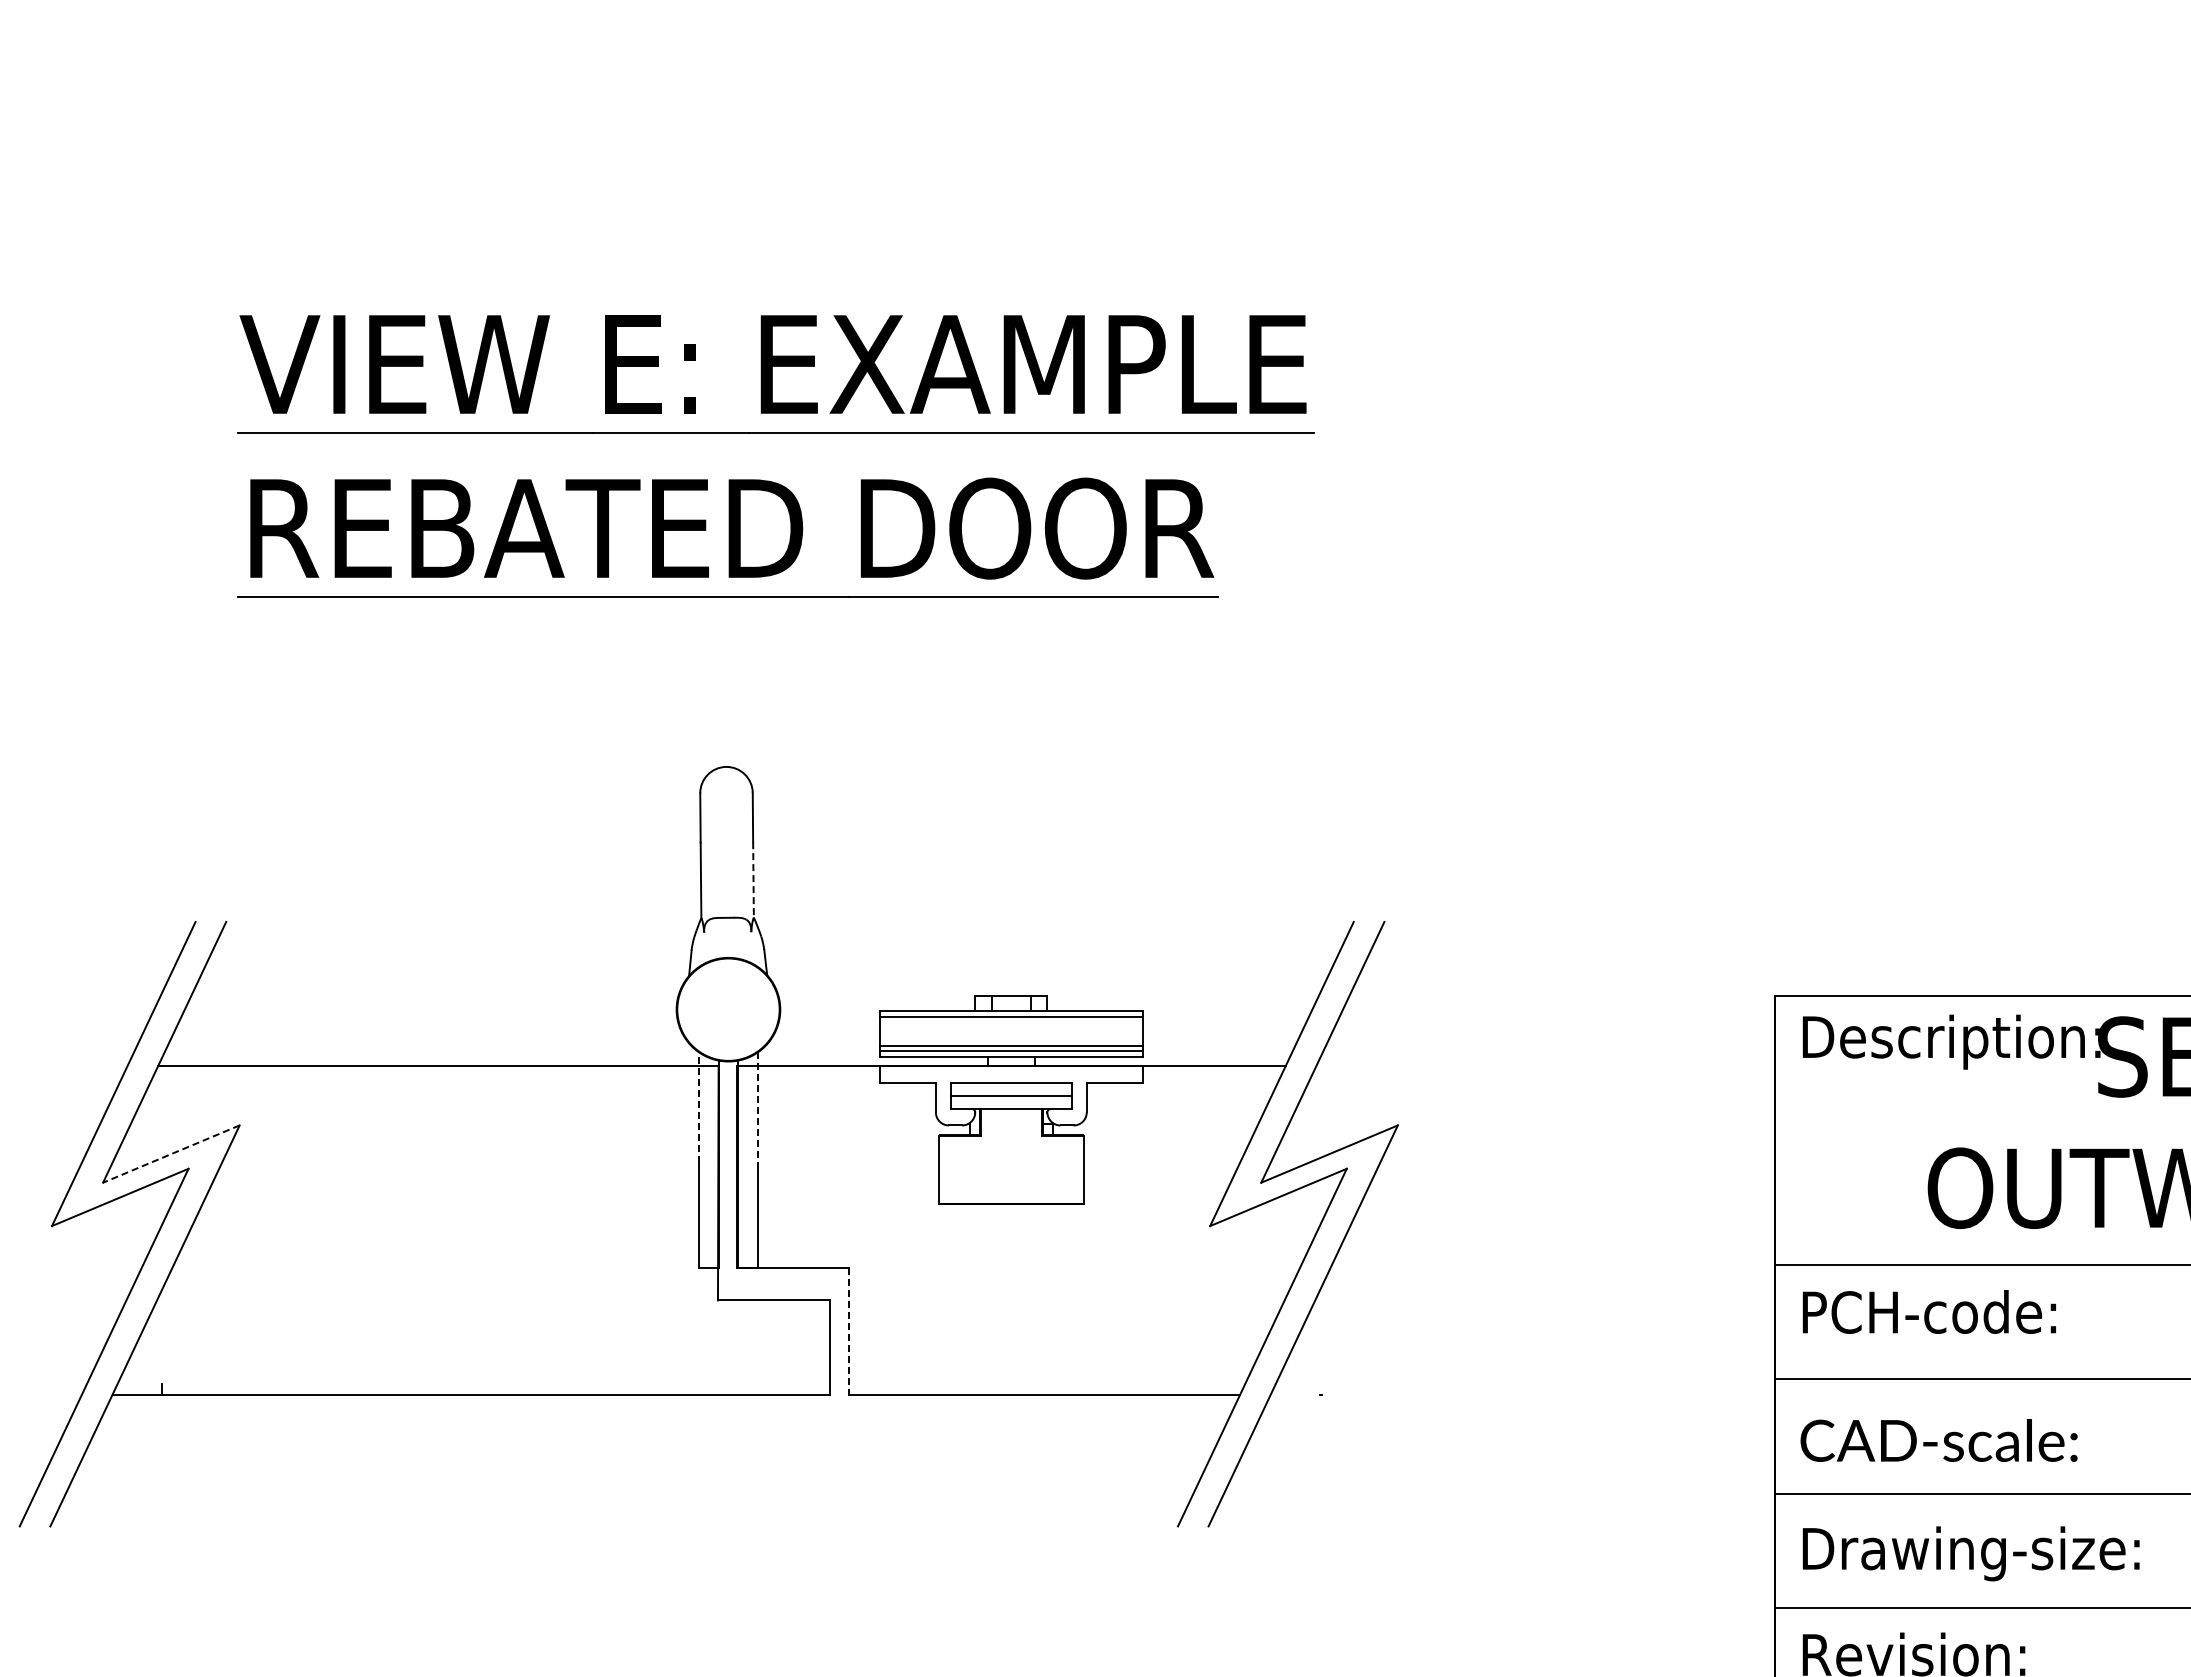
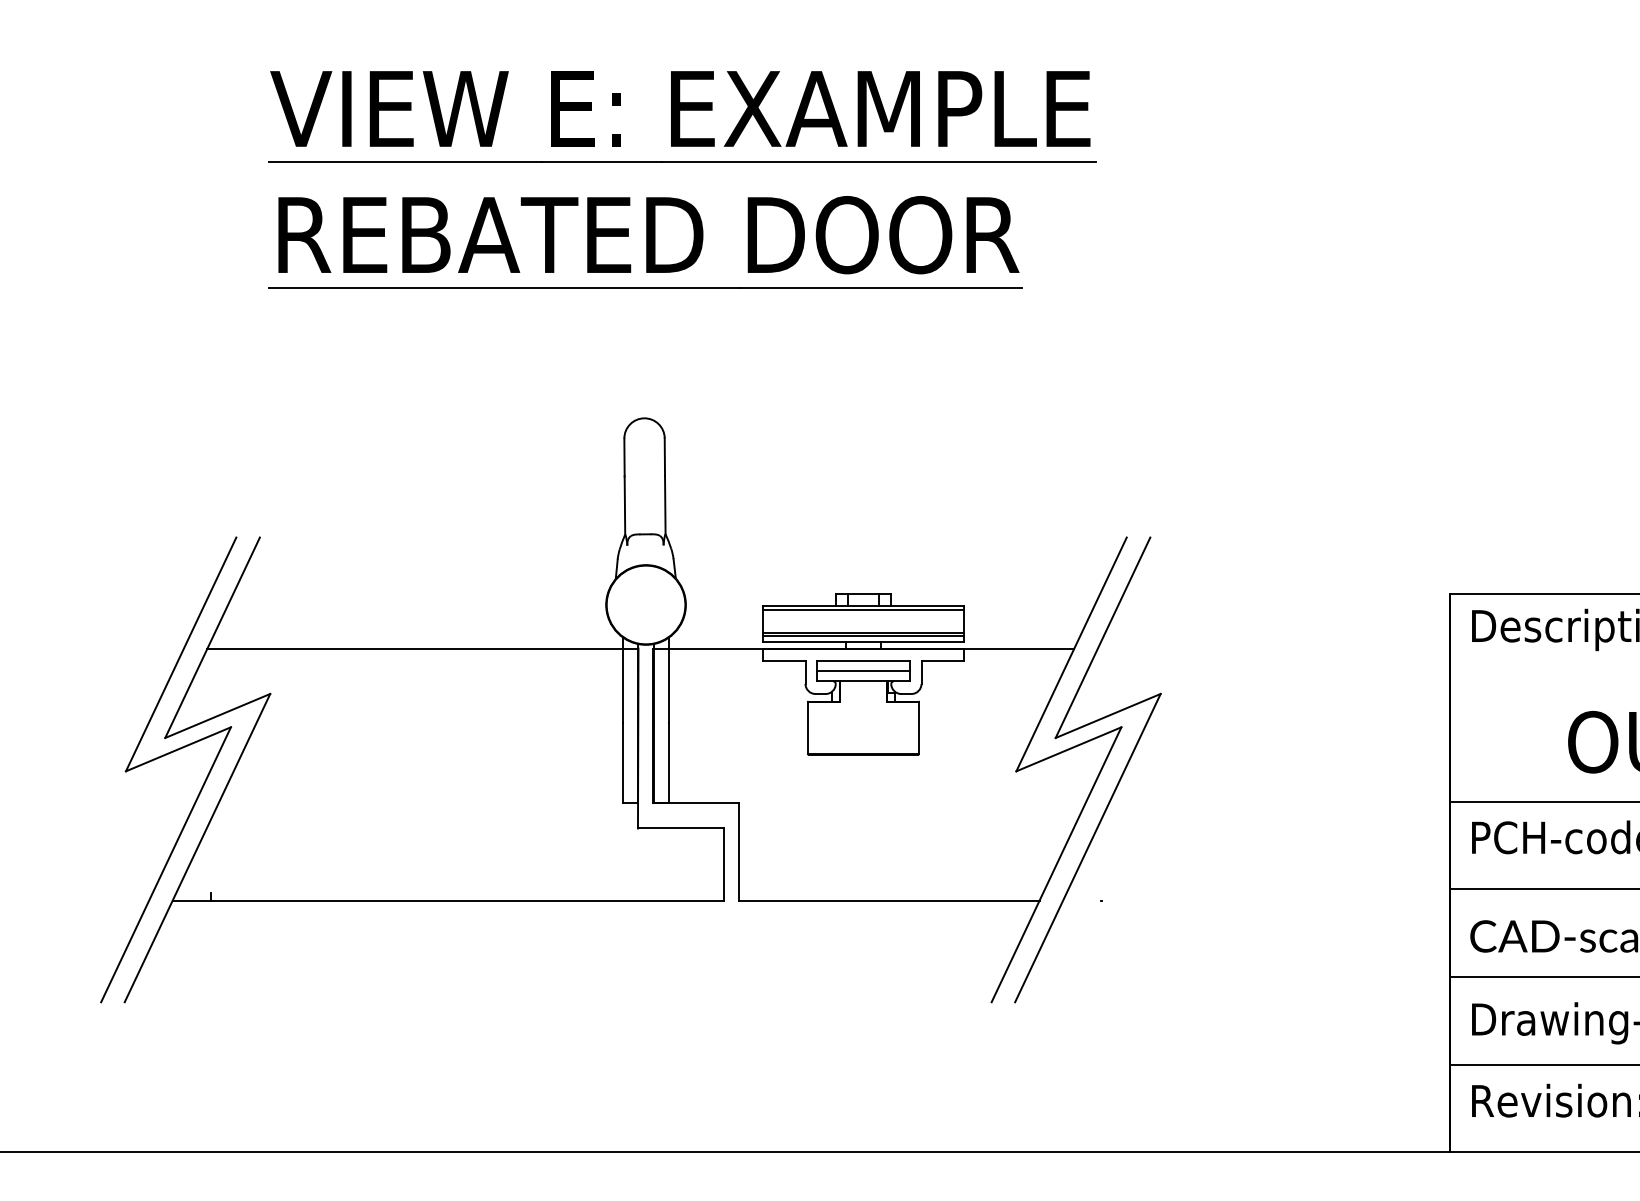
line: (753, 879) -> (665, 504), dashed -> solid
line: (698, 1106) -> (623, 679), dashed -> solid
line: (758, 1107) -> (669, 680), dashed -> solid
line: (170, 1154) -> (217, 716), dashed -> solid
line: (849, 1331) -> (739, 852), dashed -> solid

